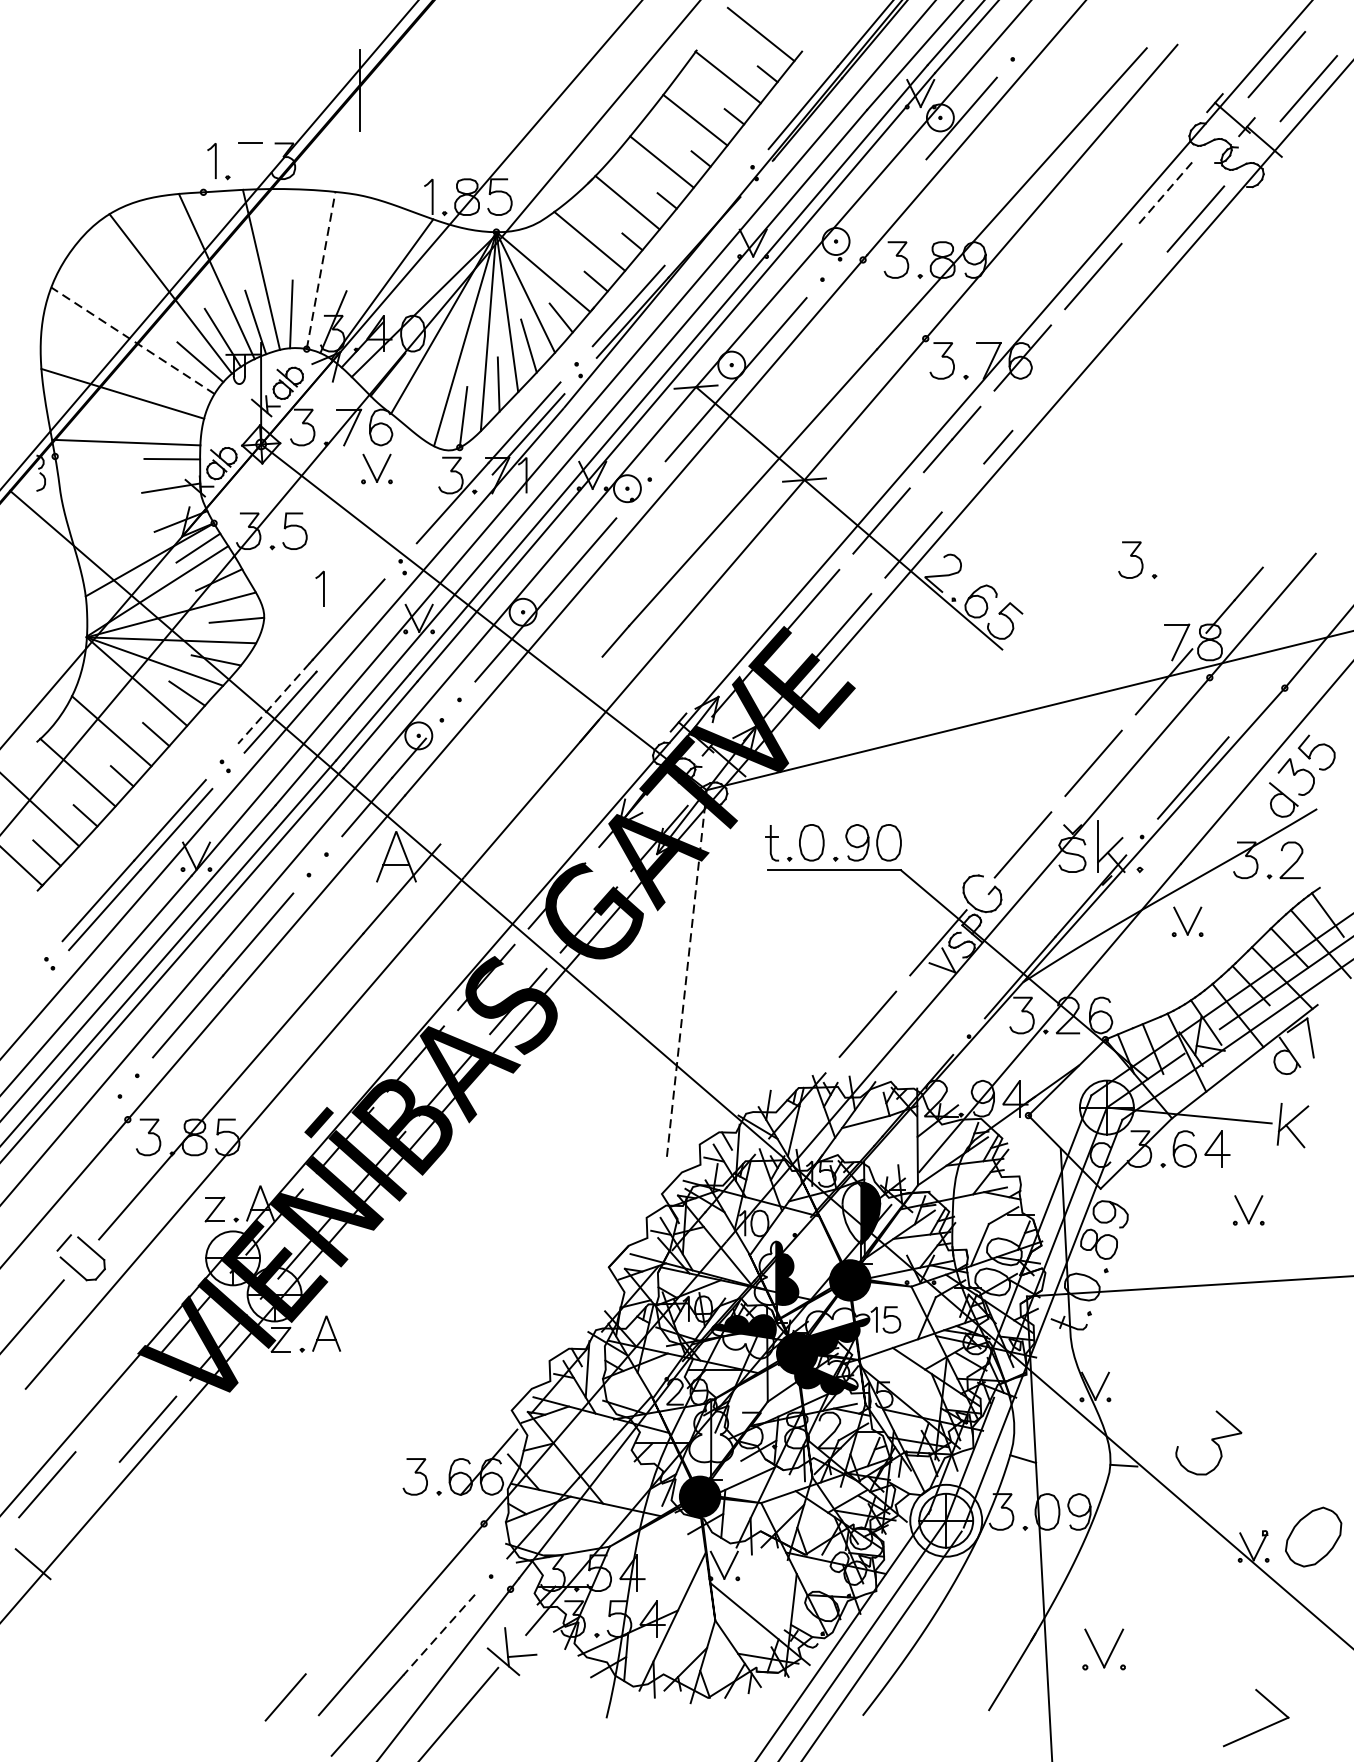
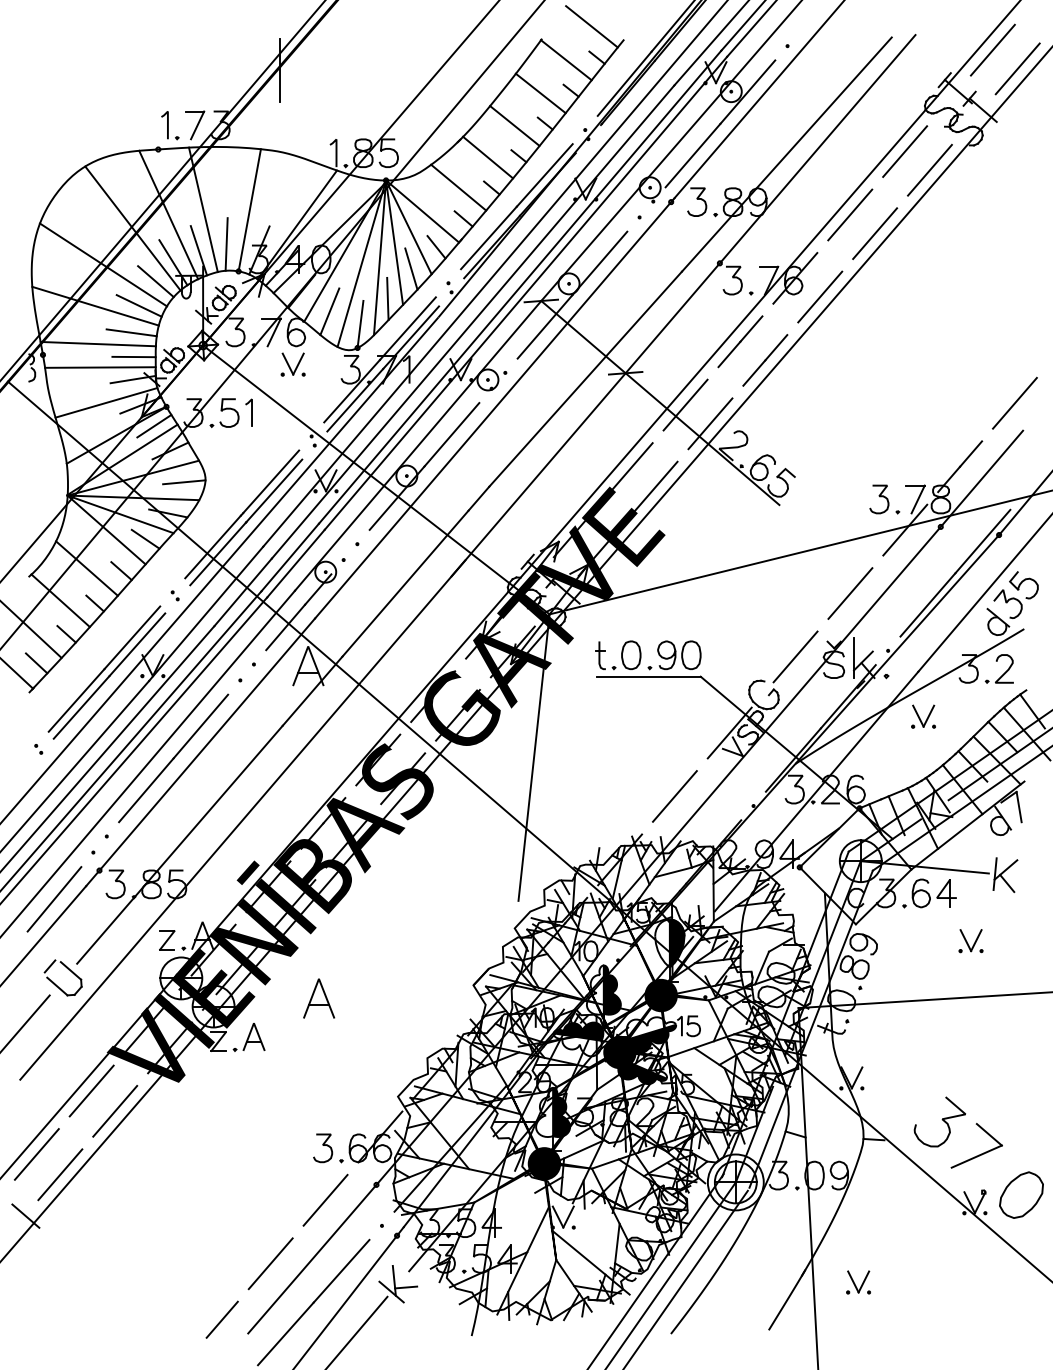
line: (253, 161) -> (197, 125), added
line: (1164, 194) -> (905, 151), dashed -> solid
line: (890, 200) -> (692, 155), added
line: (700, 225) -> (544, 175), added
line: (320, 269) -> (249, 209), dashed -> solid
line: (1125, 300) -> (875, 233), added
line: (132, 340) -> (103, 264), dashed -> solid
line: (1055, 381) -> (820, 296), added
line: (177, 392) -> (138, 305), added
line: (423, 400) -> (329, 311), added
line: (168, 427) -> (131, 332), added
line: (129, 472) -> (100, 367), added
line: (970, 479) -> (754, 372), added
line: (457, 513) -> (355, 399), added
line: (136, 517) -> (106, 402), added
line: (1304, 517) -> (1014, 402), added
part: (1137, 560) -> (884, 499), moved
line: (323, 588) -> (251, 412), moved
line: (352, 630) -> (274, 490), added
line: (1263, 696) -> (982, 541), added
line: (274, 702) -> (213, 546), dashed -> solid
line: (521, 750) -> (405, 583), added
line: (687, 975) -> (534, 758), dashed -> solid
line: (69, 1156) -> (54, 899), added
part: (410, 1284) -> (319, 998), added
line: (117, 1402) -> (91, 1090), added
fill: (722, 1430) -> (561, 1112), added
line: (77, 1510) -> (60, 1174), added
line: (418, 1542) -> (325, 1199), added
line: (347, 1625) -> (270, 1263), added
line: (439, 1635) -> (341, 1271), dashed -> solid
part: (1103, 1649) -> (858, 1282), size x0.71
part: (1258, 1729) -> (978, 1154), moved

